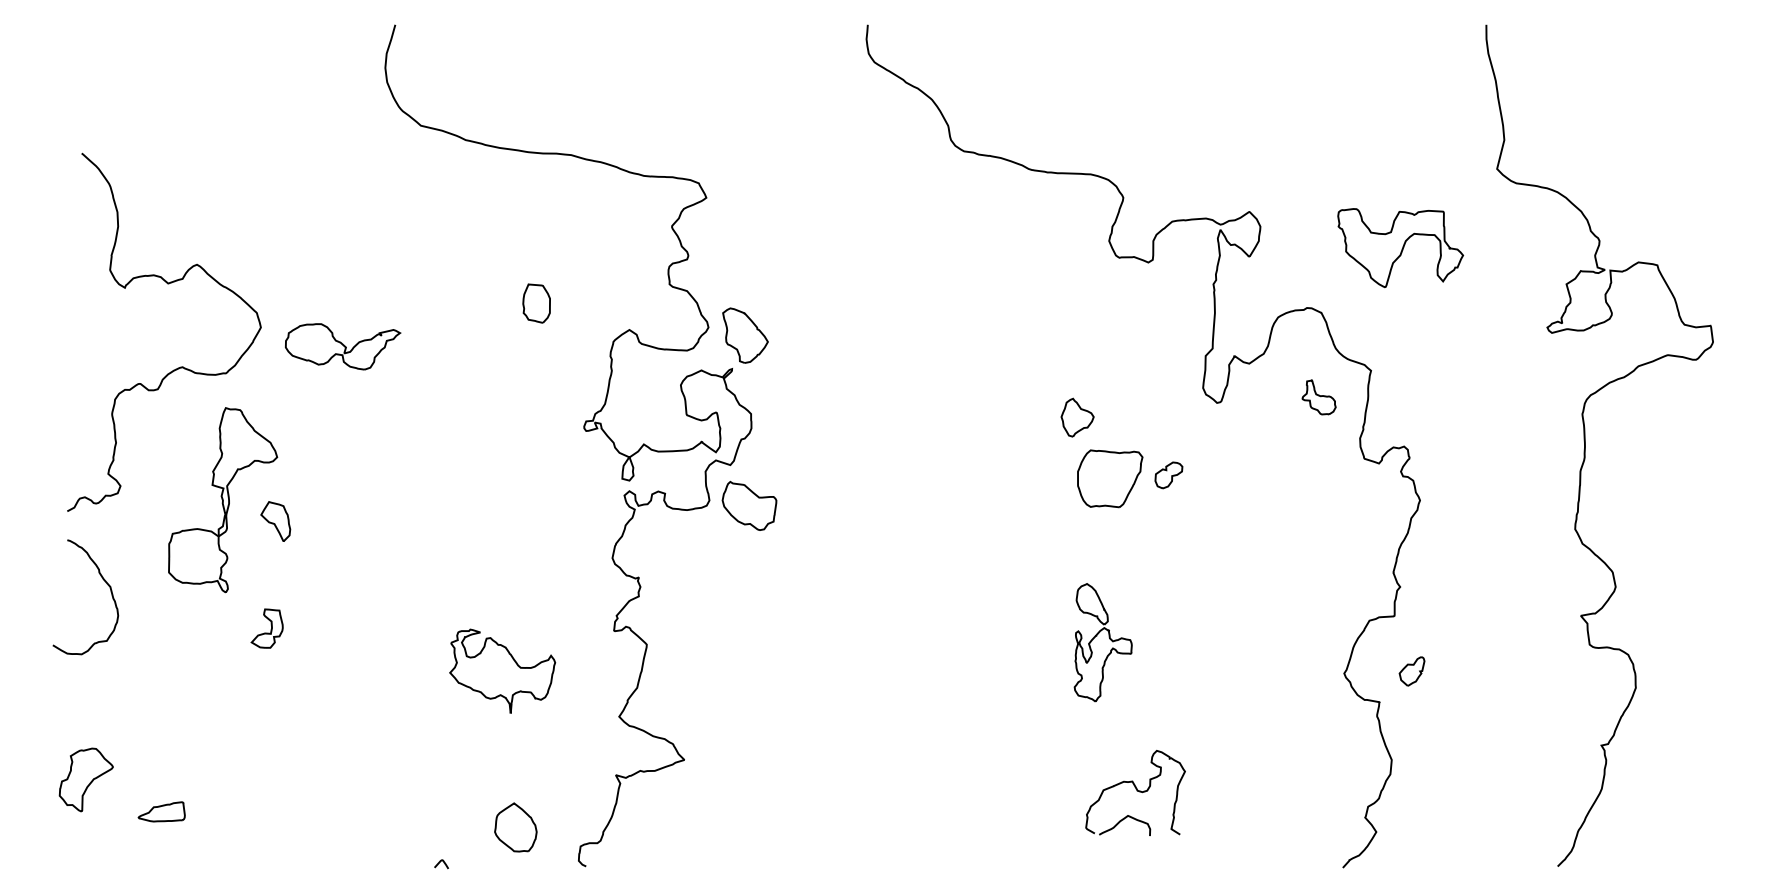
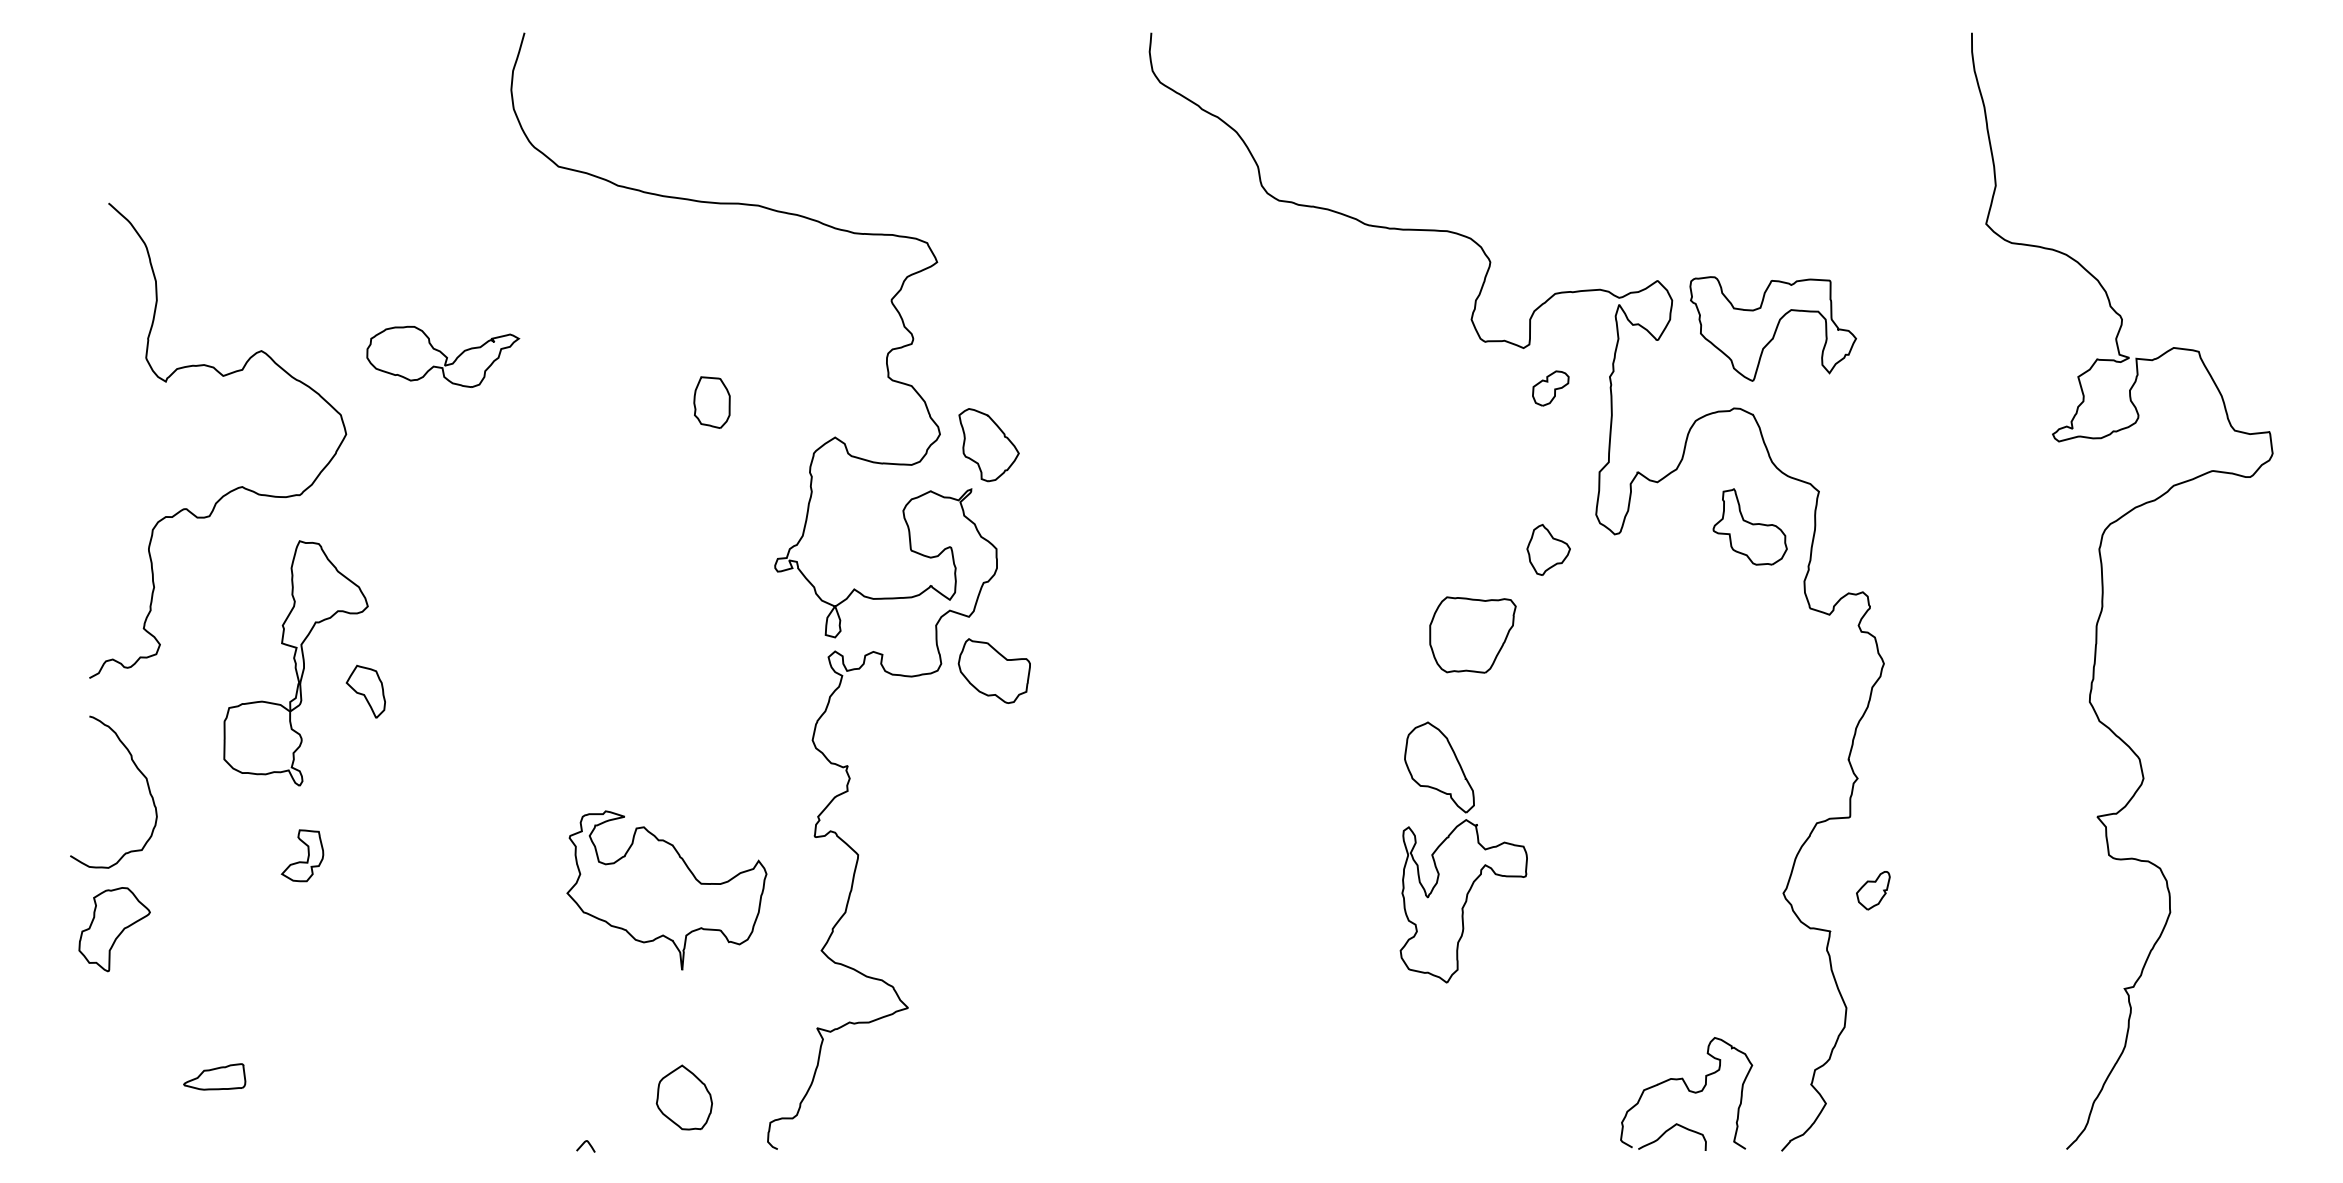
part: (1400, 247) -> (1772, 328), moved
part: (343, 346) -> (443, 356), moved
part: (1318, 397) -> (1749, 526), size x1.67
part: (1077, 417) -> (1548, 549), moved
part: (1168, 475) -> (1550, 388), moved
part: (267, 628) -> (302, 855), moved
part: (1103, 642) -> (1463, 852), size x1.67
part: (502, 671) -> (666, 890), size x1.43
part: (86, 779) -> (114, 929), moved
part: (1135, 792) -> (1686, 1093), moved

